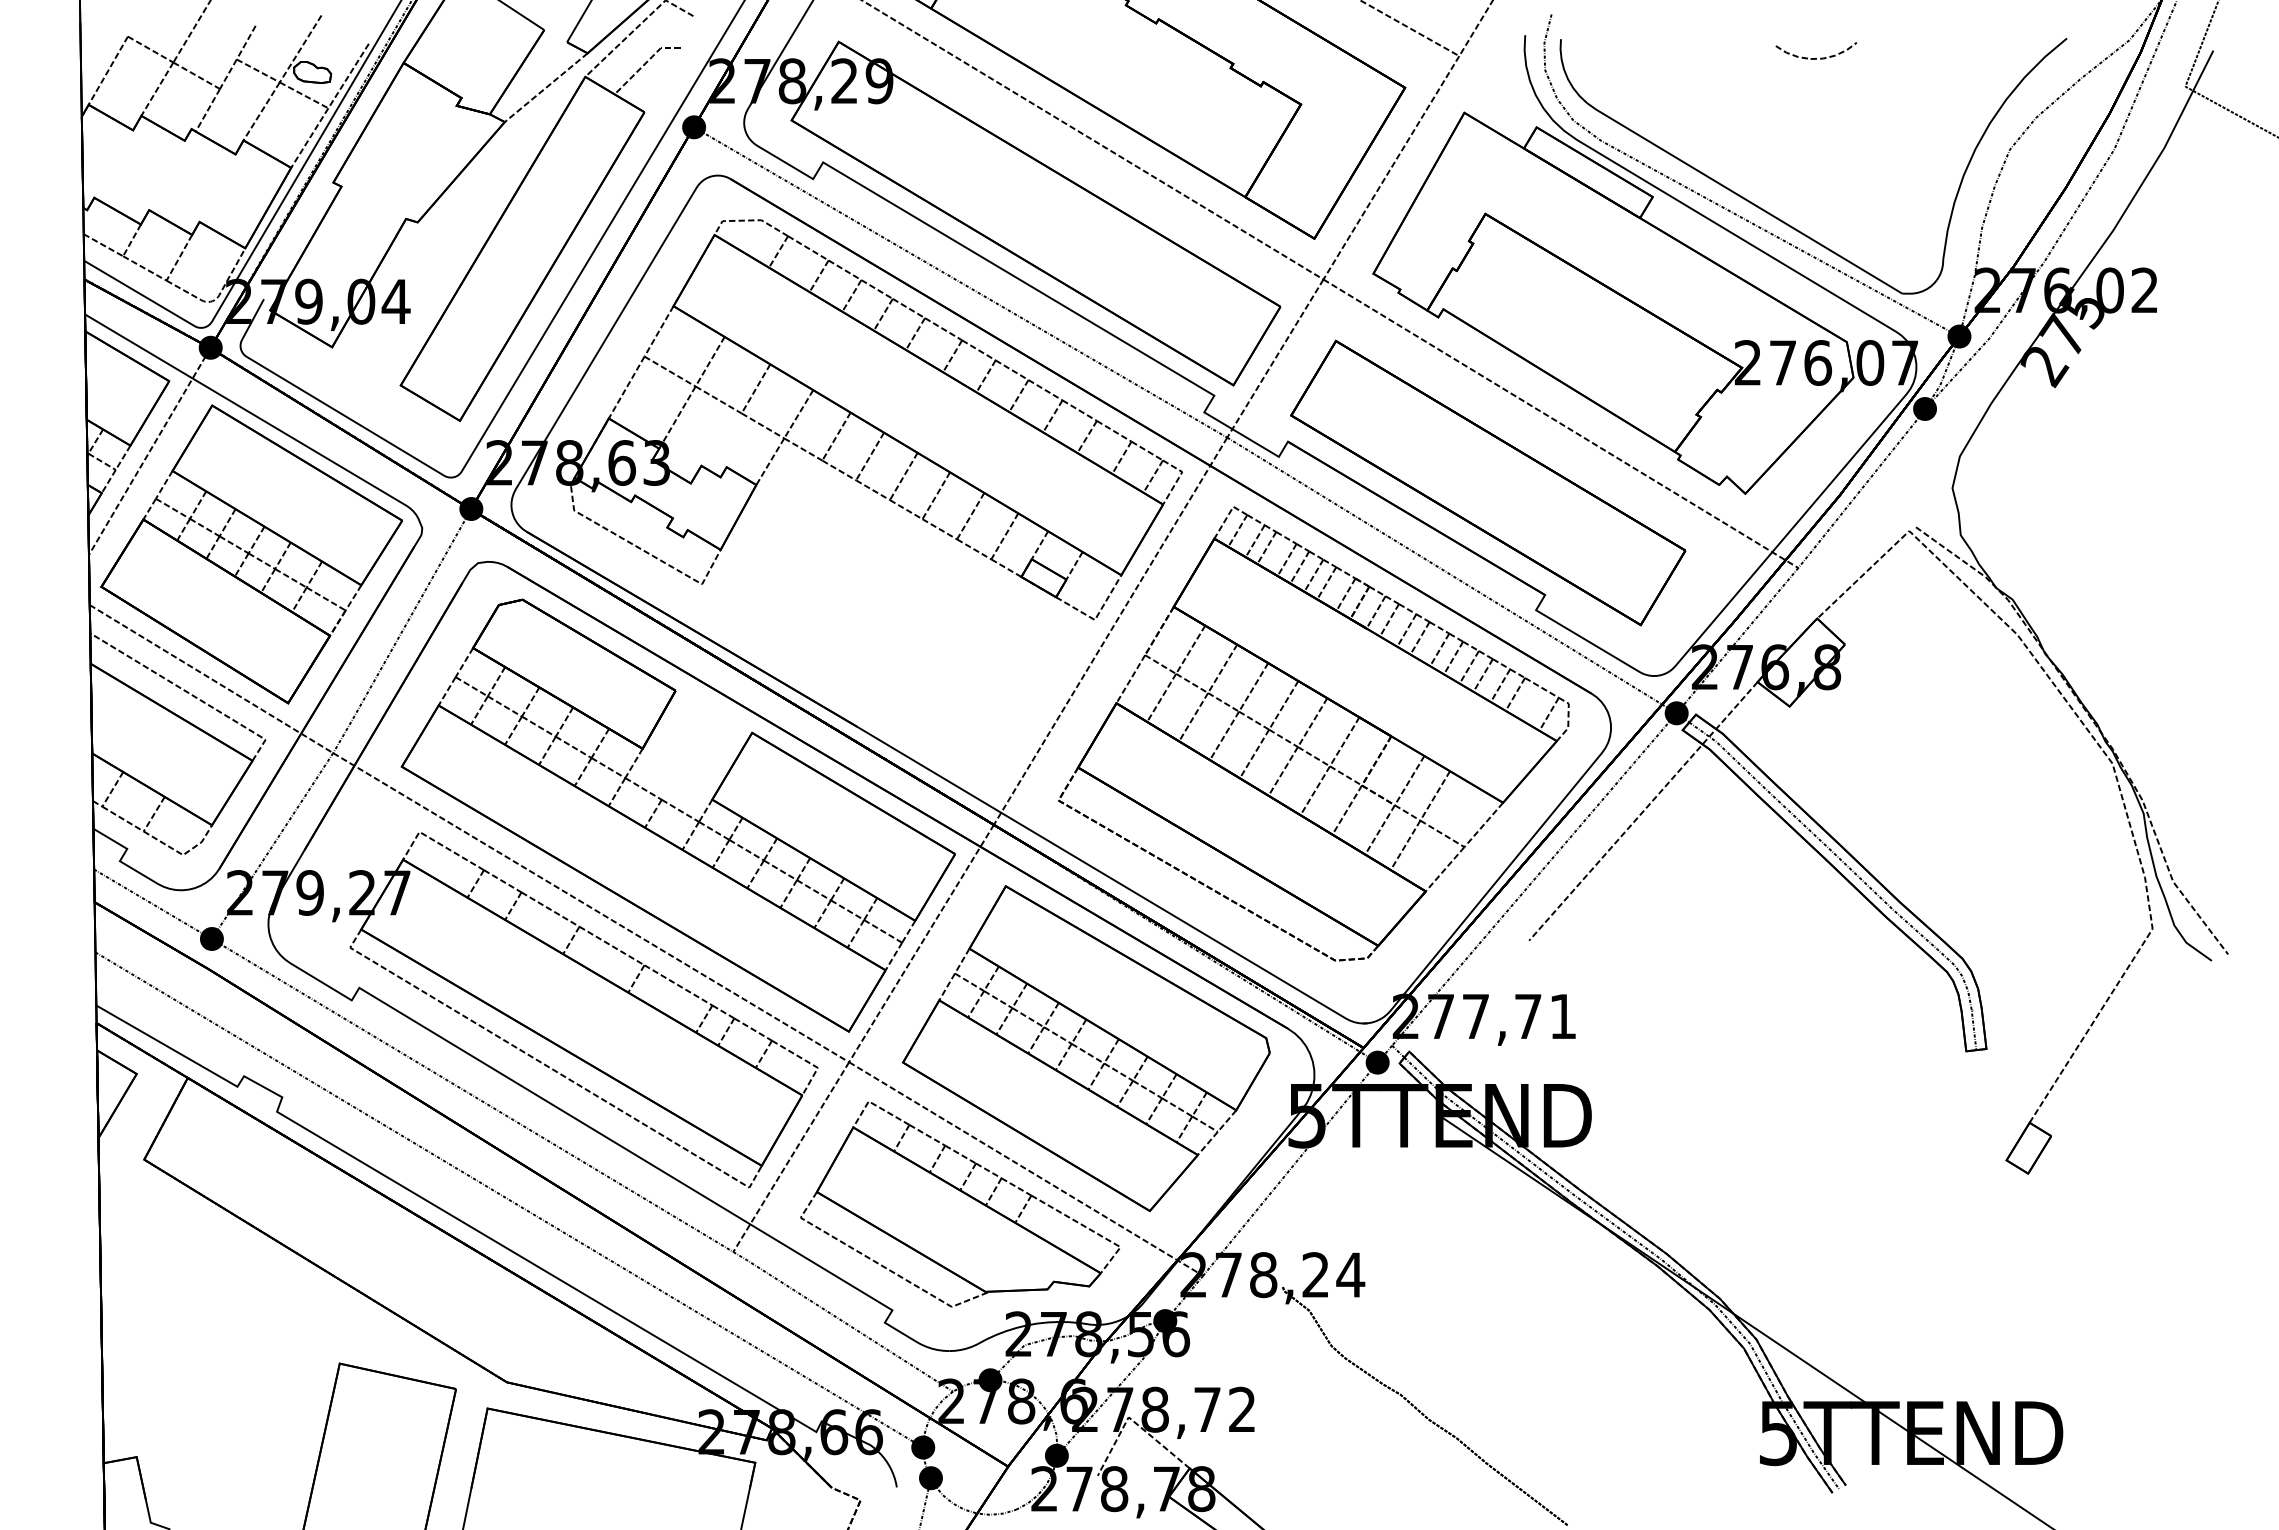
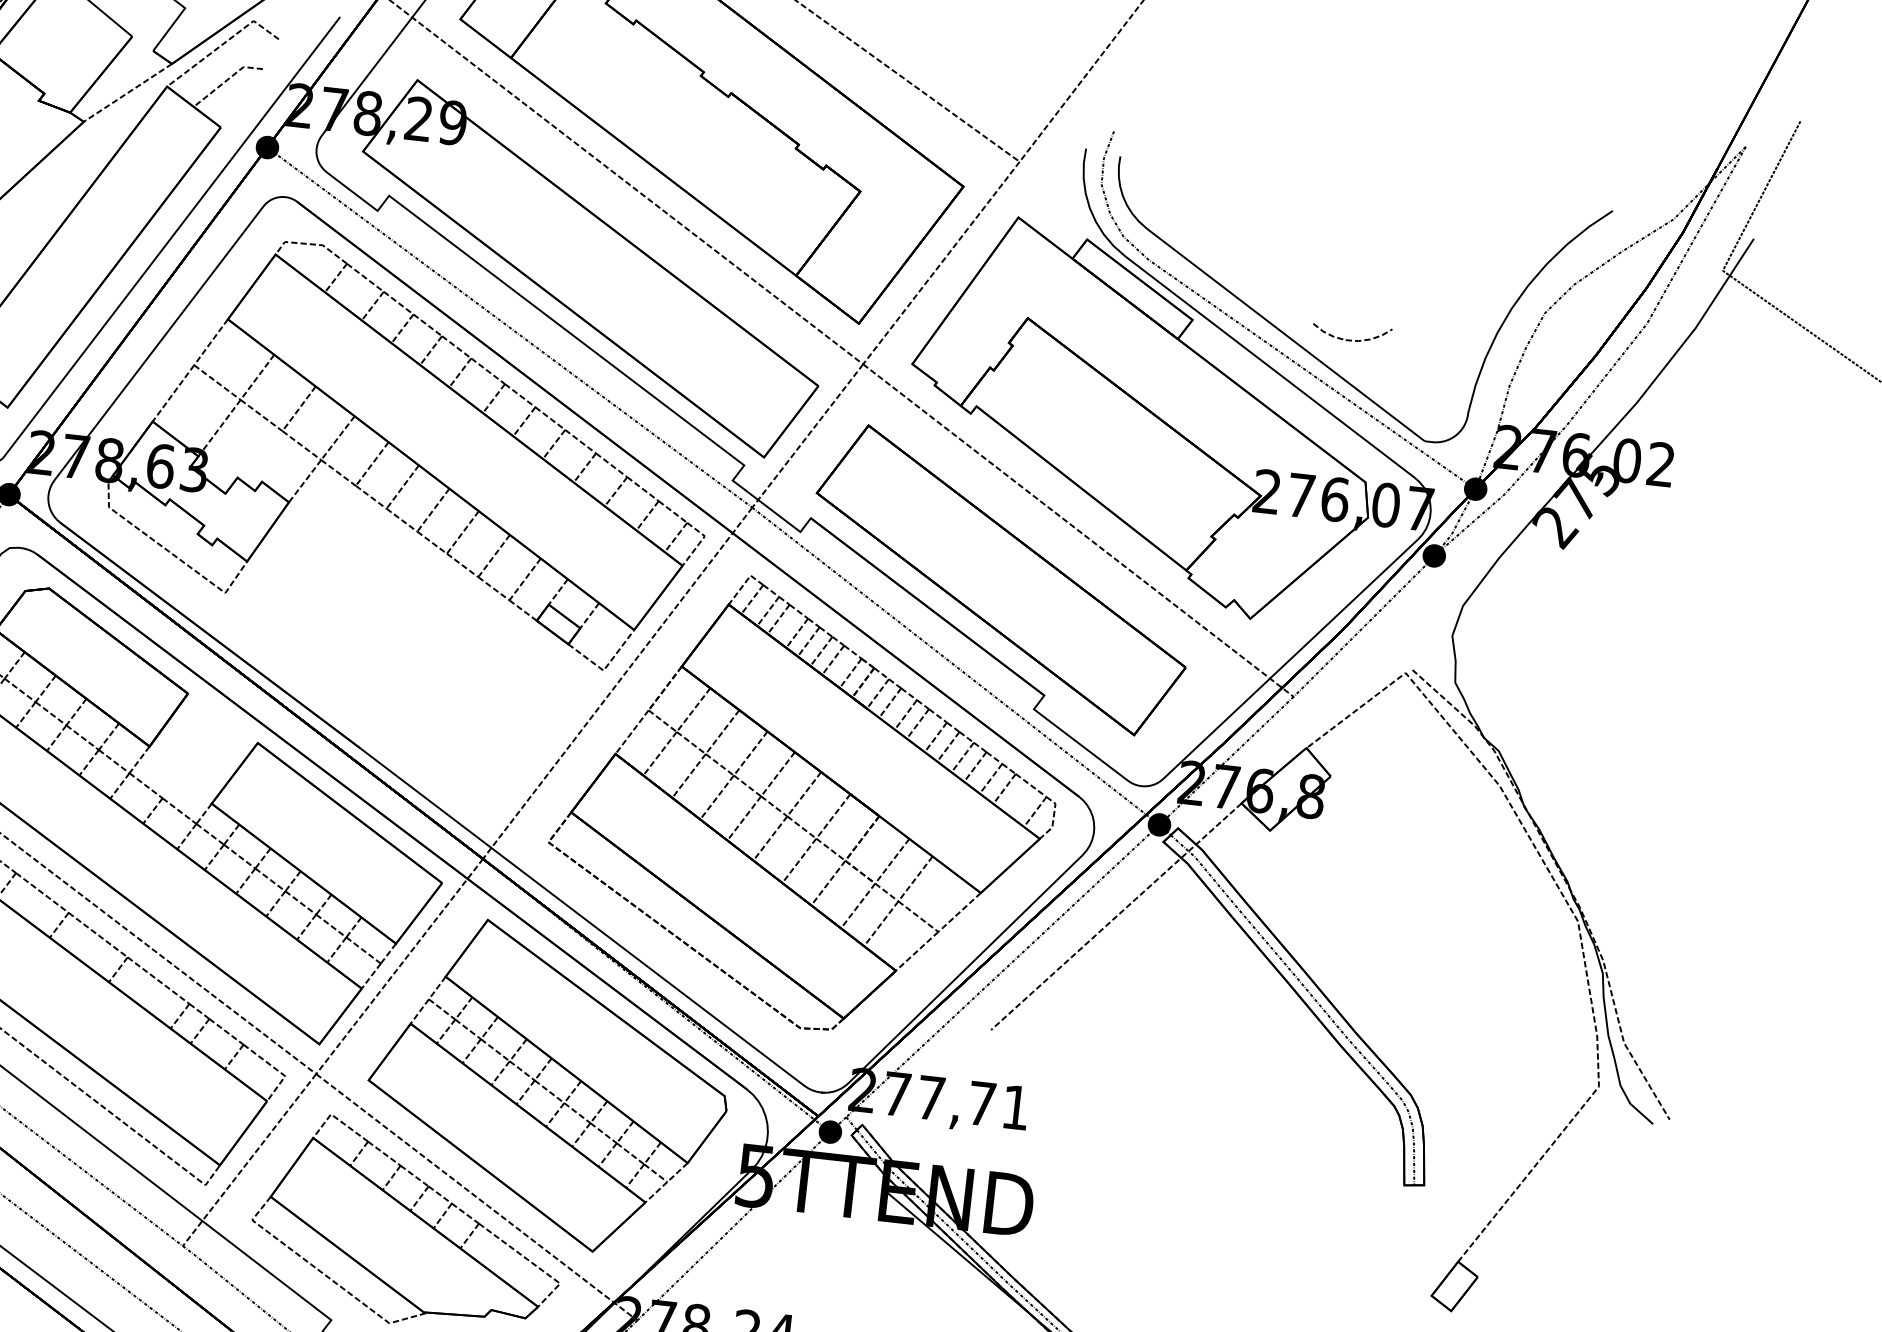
part: (1816, 57) -> (1351, 339), moved

